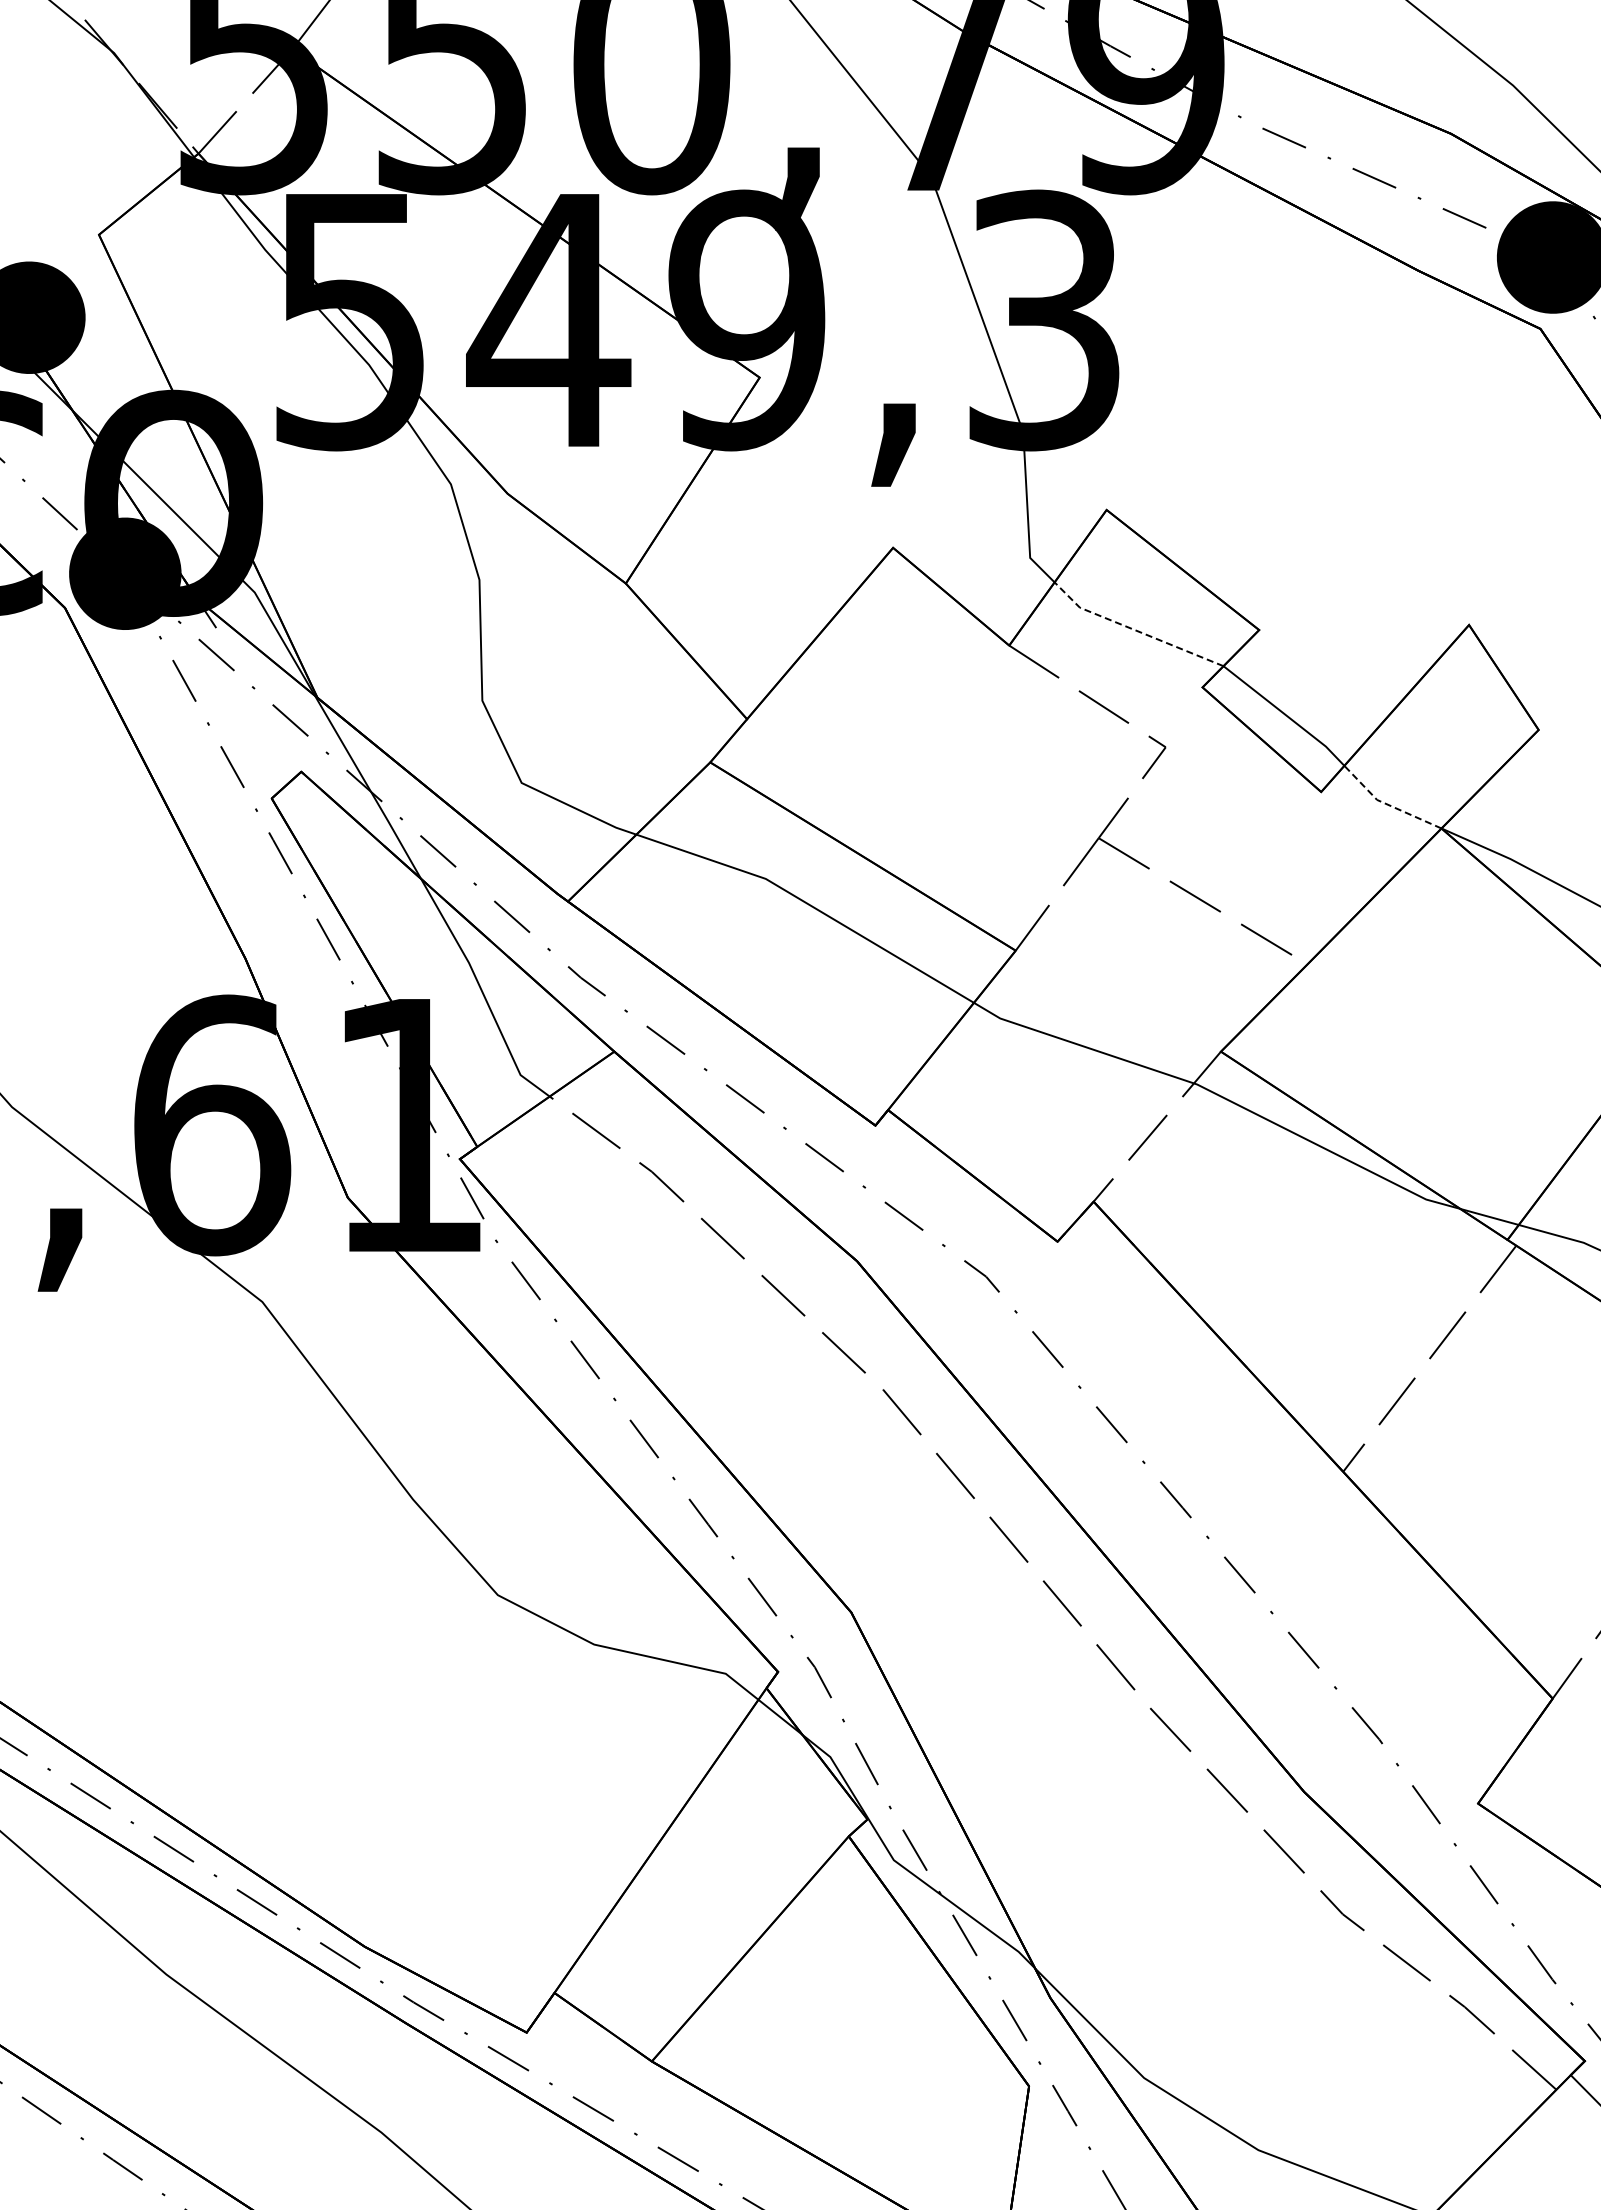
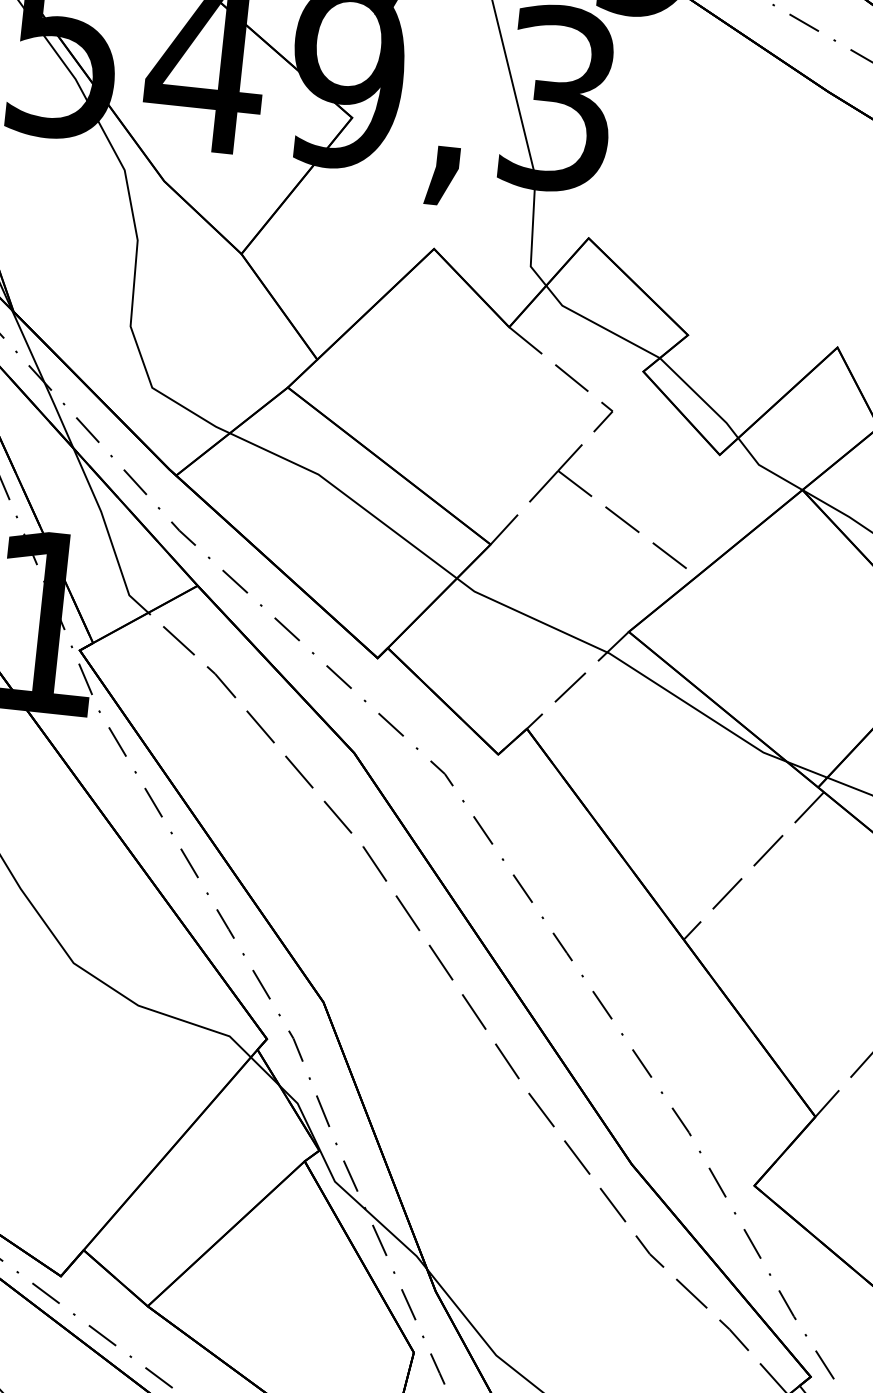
line: (1134, 629) -> (599, 325), dashed -> solid
line: (1387, 804) -> (765, 468), dashed -> solid

